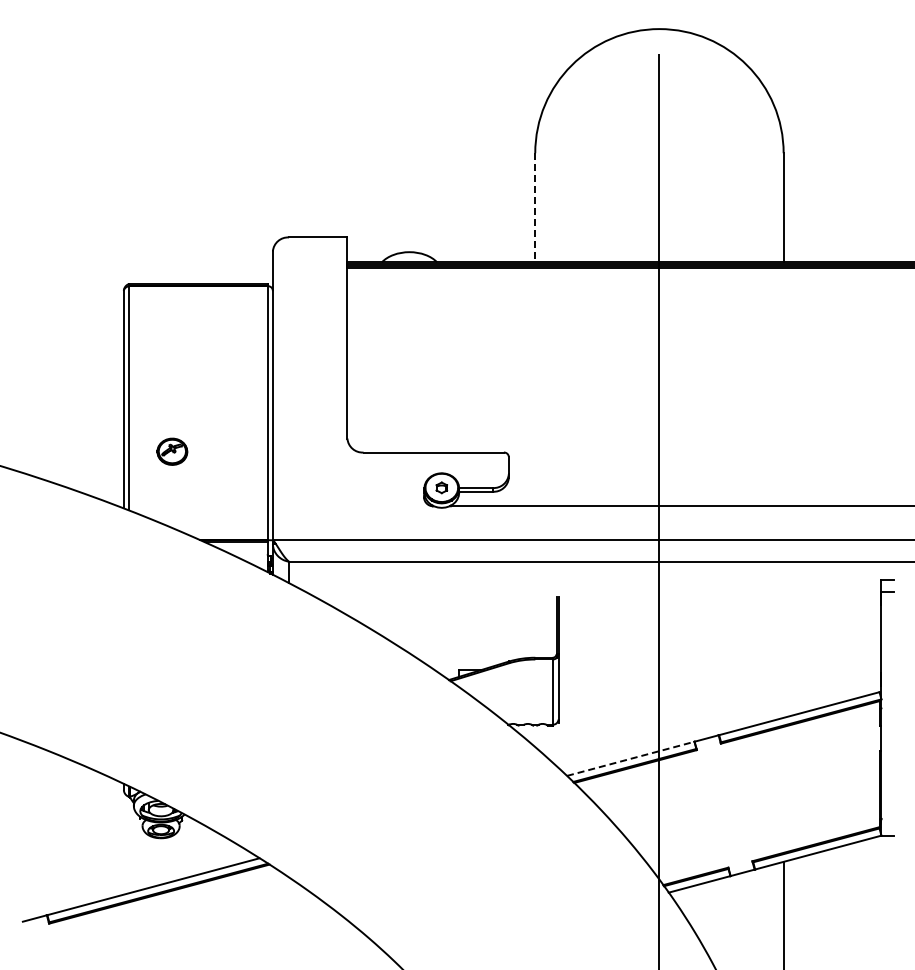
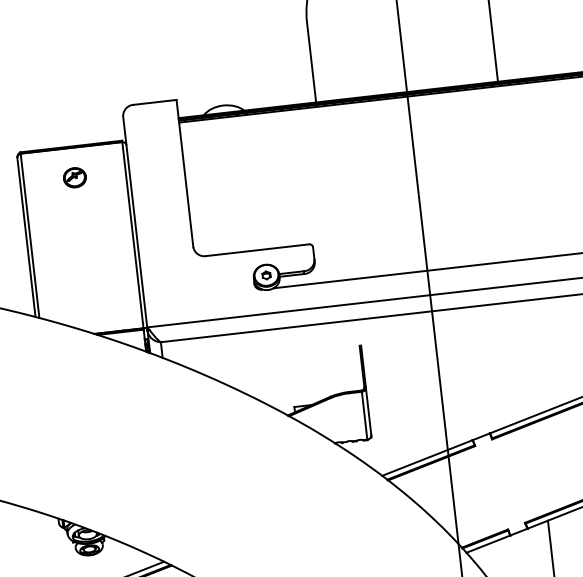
line: (535, 207) -> (311, 62), dashed -> solid
part: (172, 451) -> (74, 177), moved
line: (630, 758) -> (427, 457), dashed -> solid

